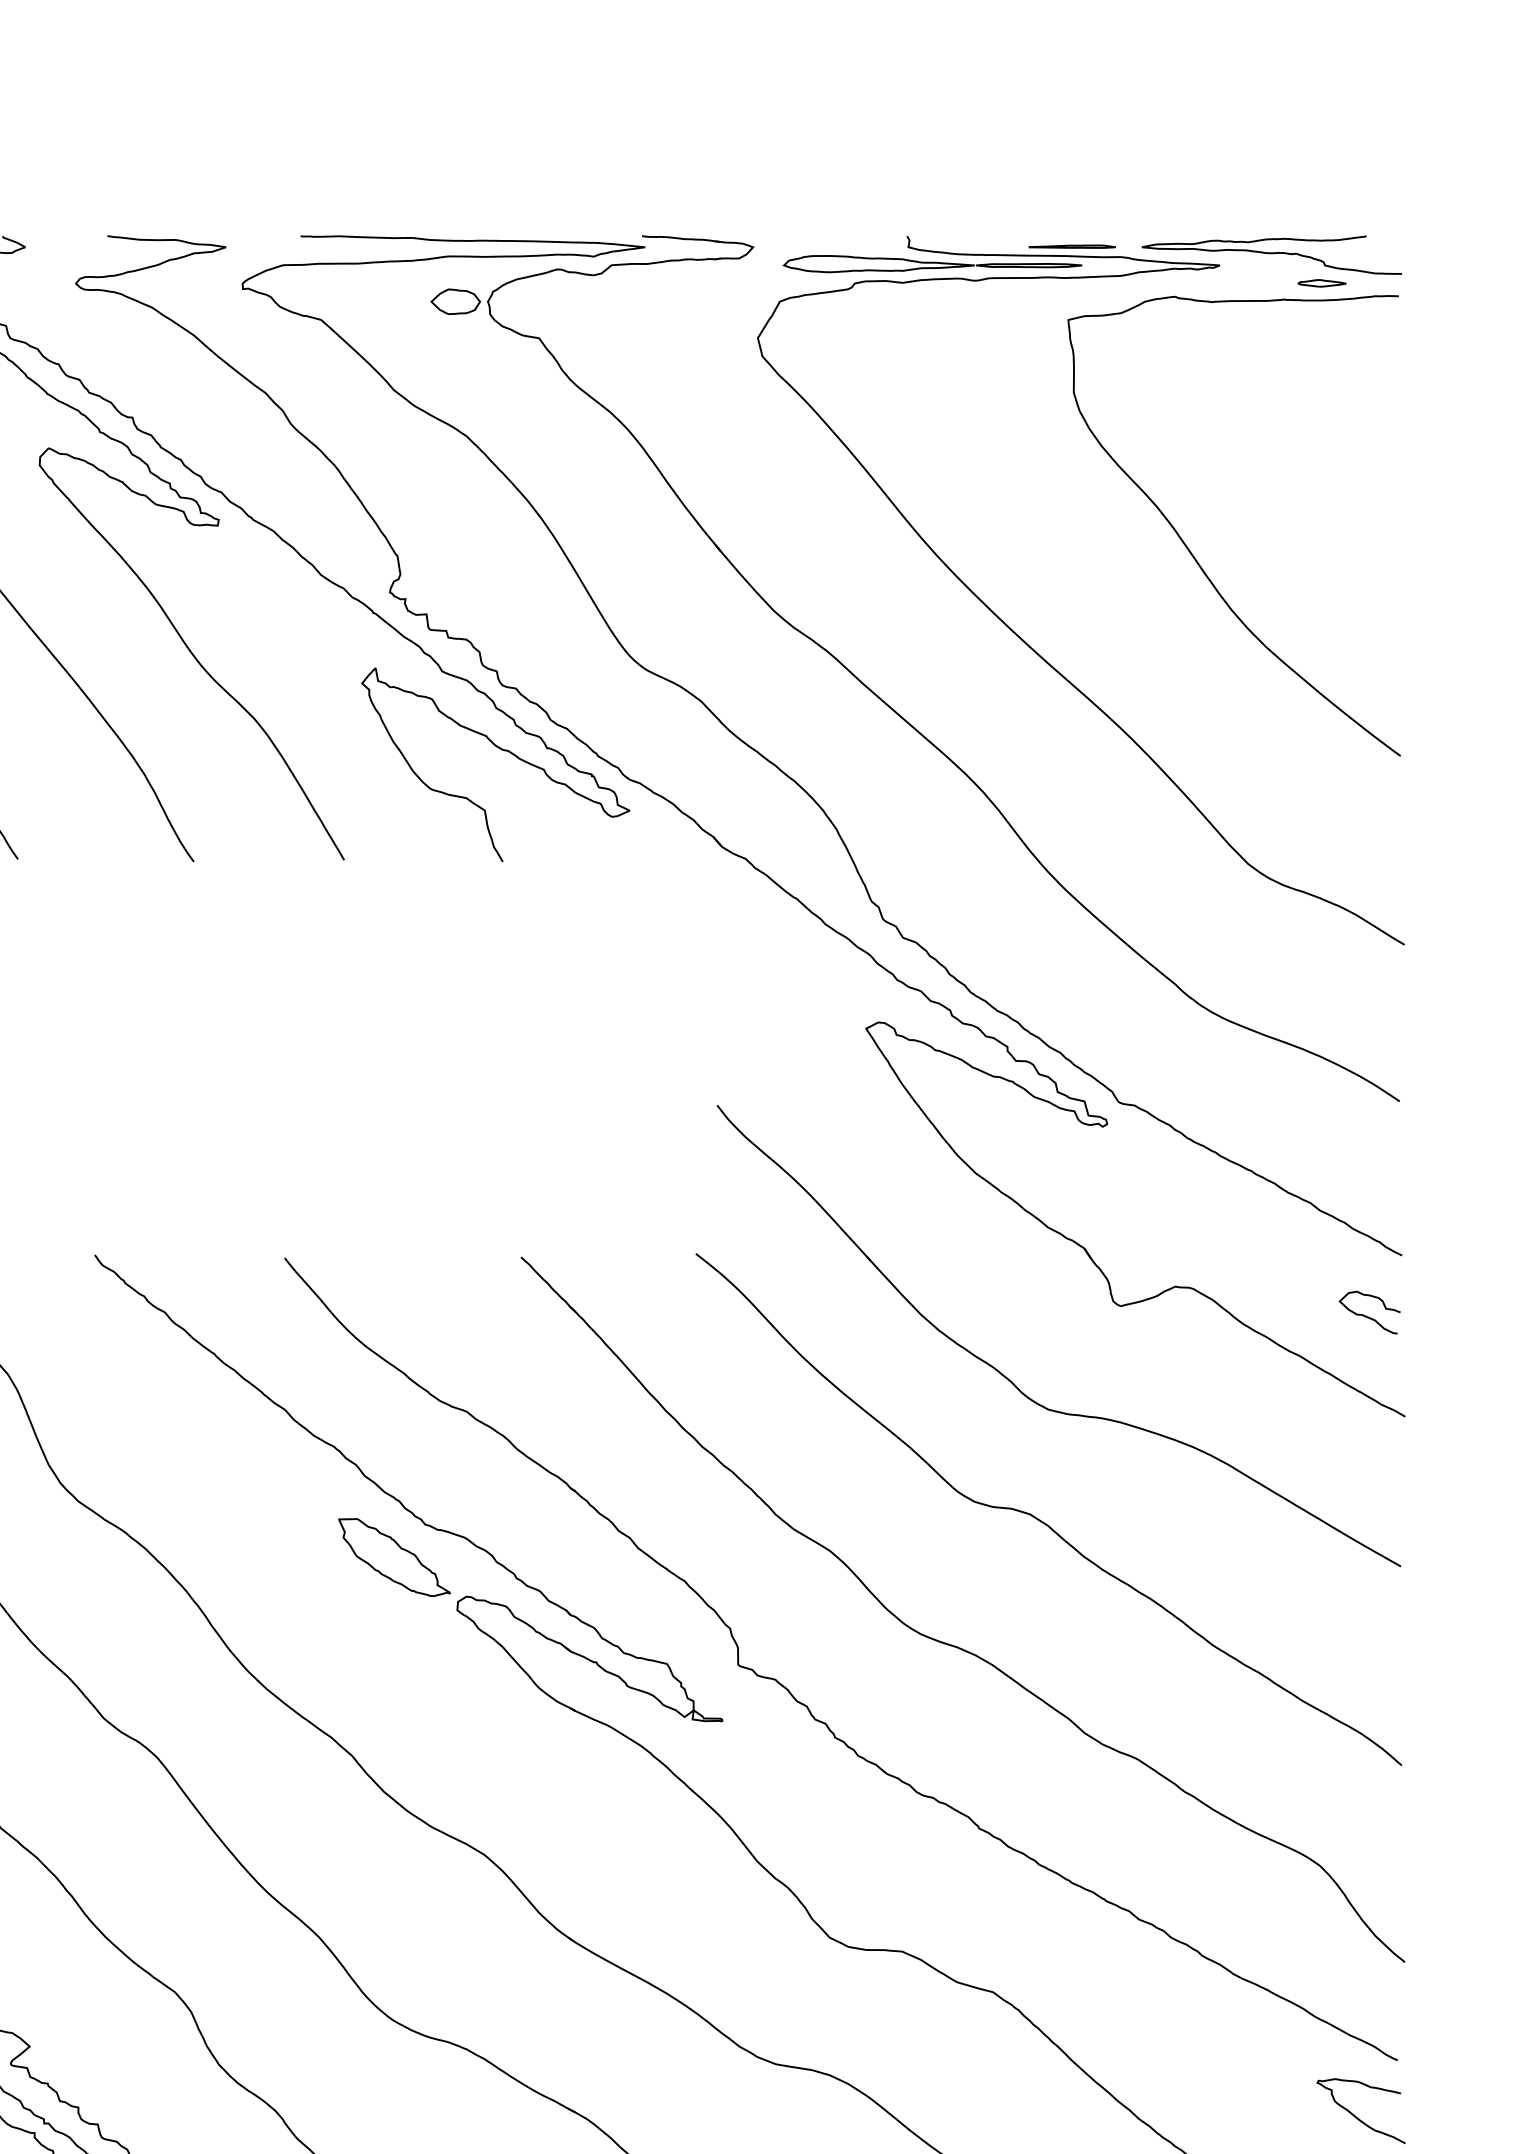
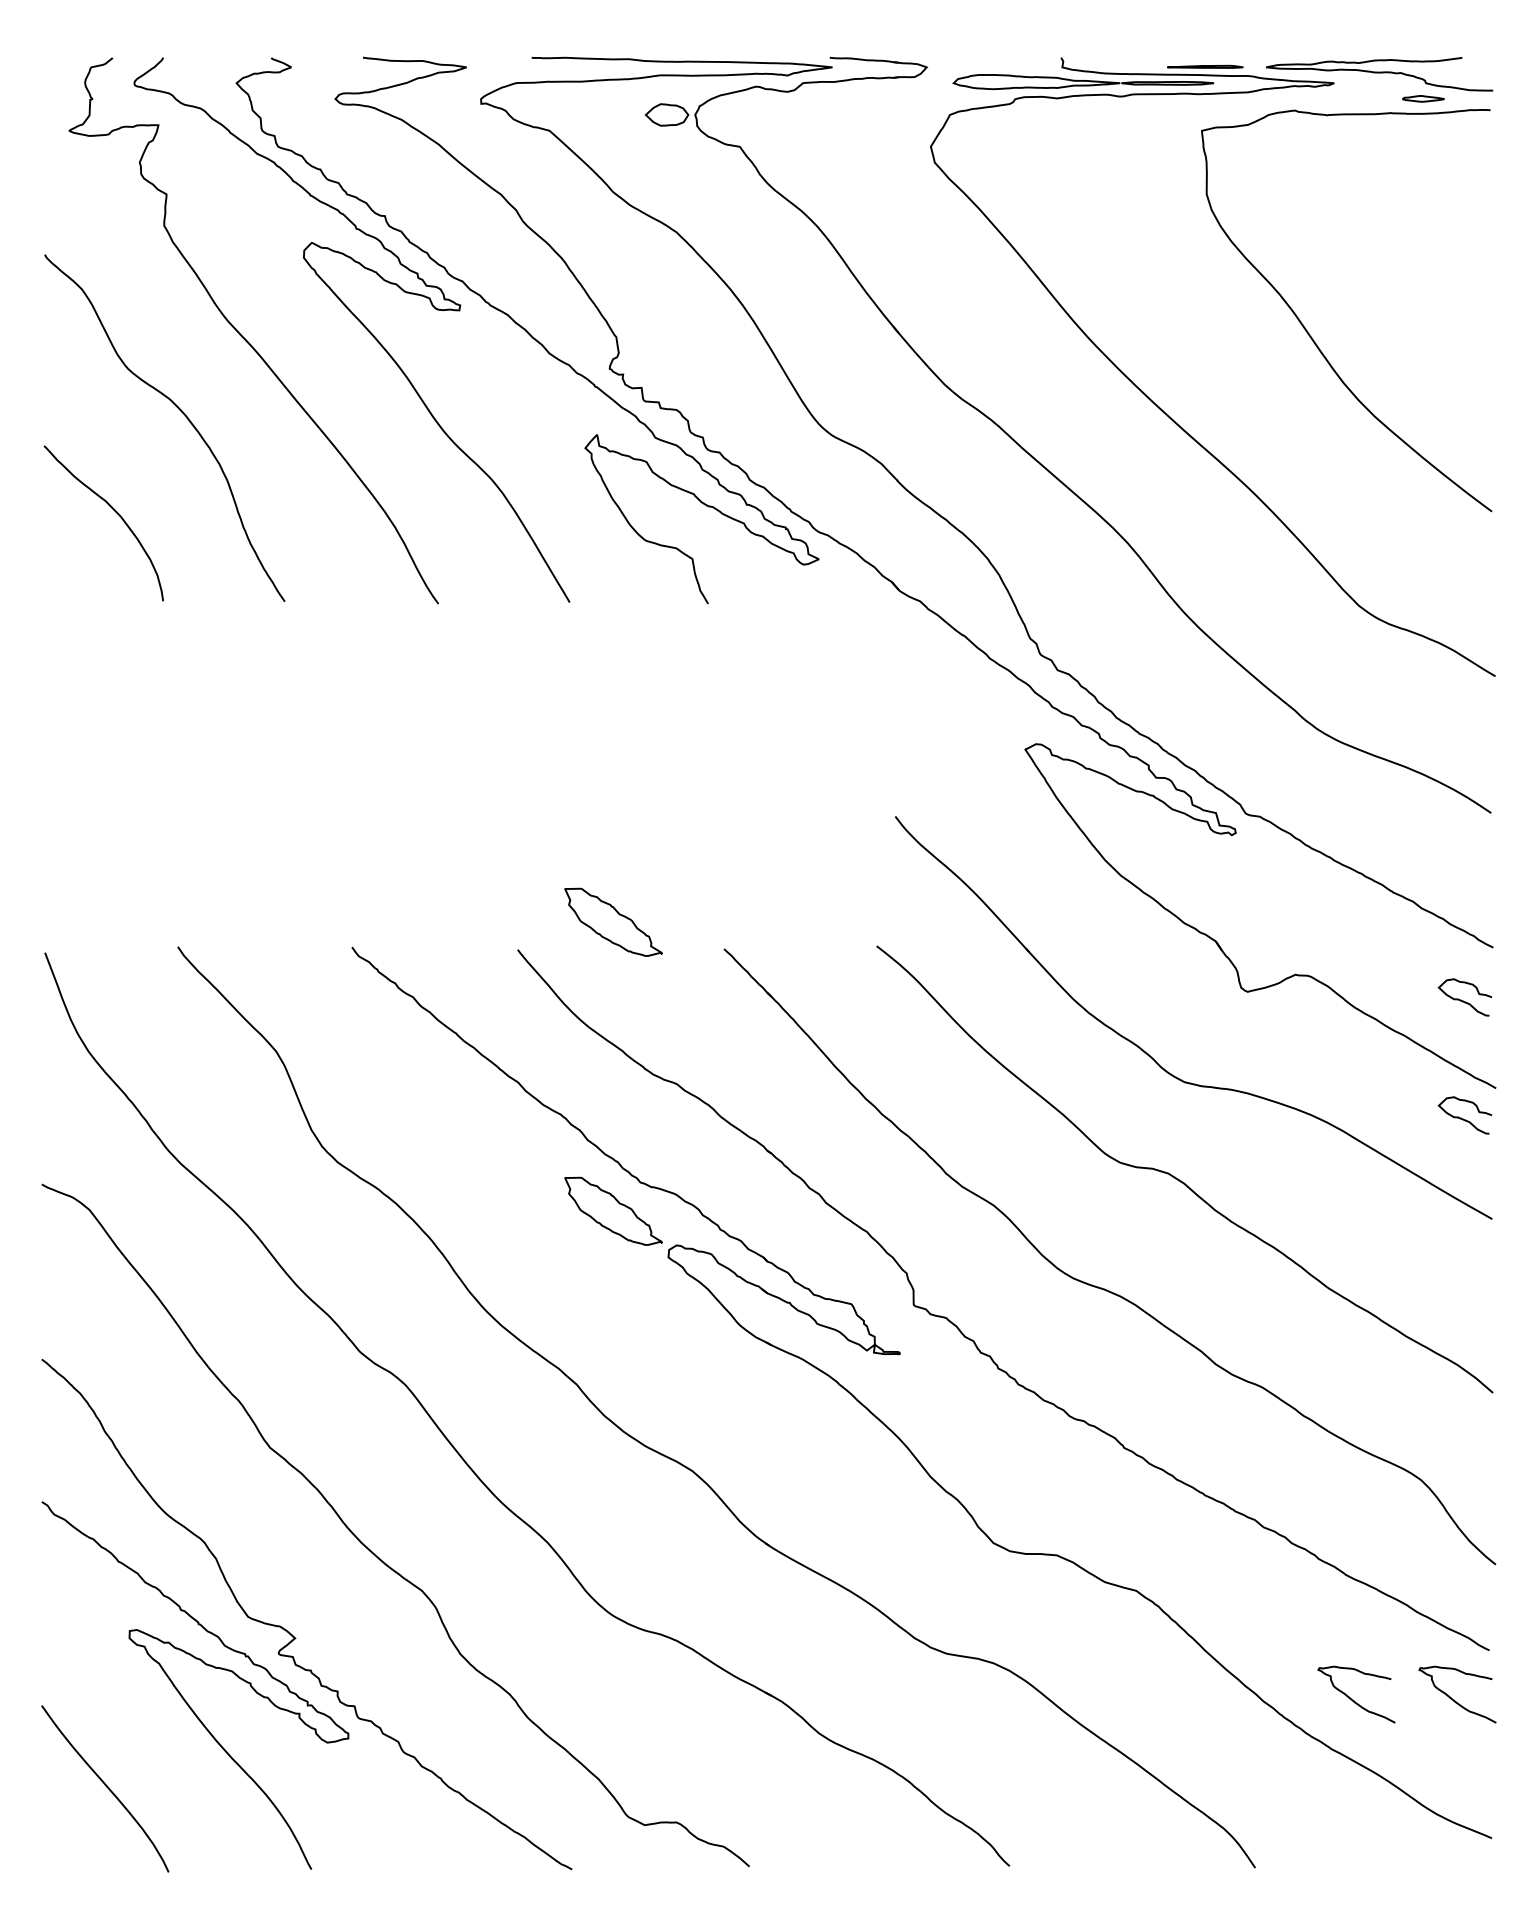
part: (394, 1225) -> (613, 921), added
curve: (1367, 1451) -> (1463, 1118), added
curve: (1241, 2116) -> (1353, 1699), added

